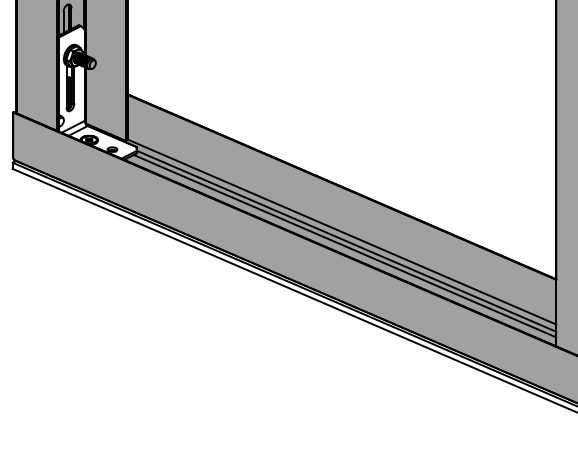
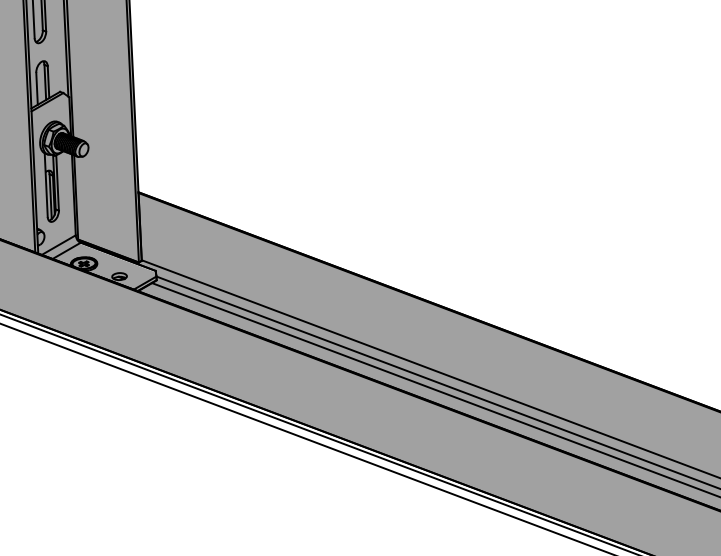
fill: (97, 93) -> (93, 193), added

